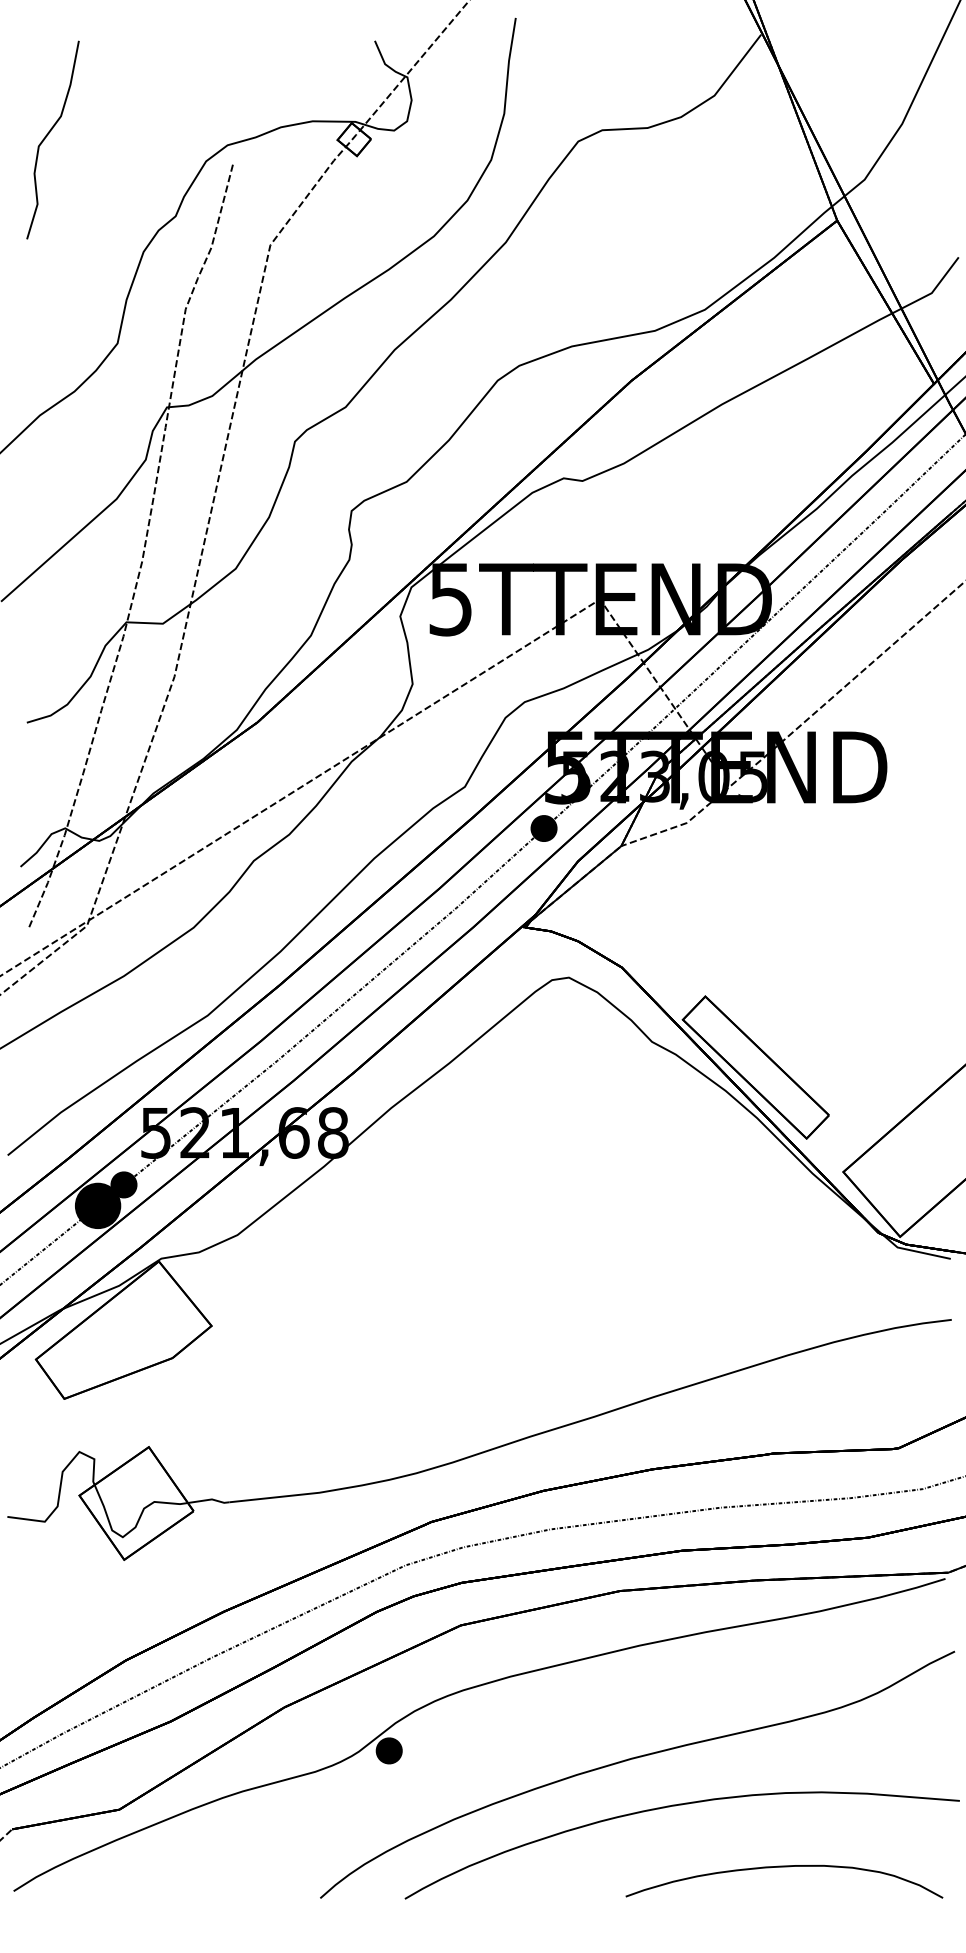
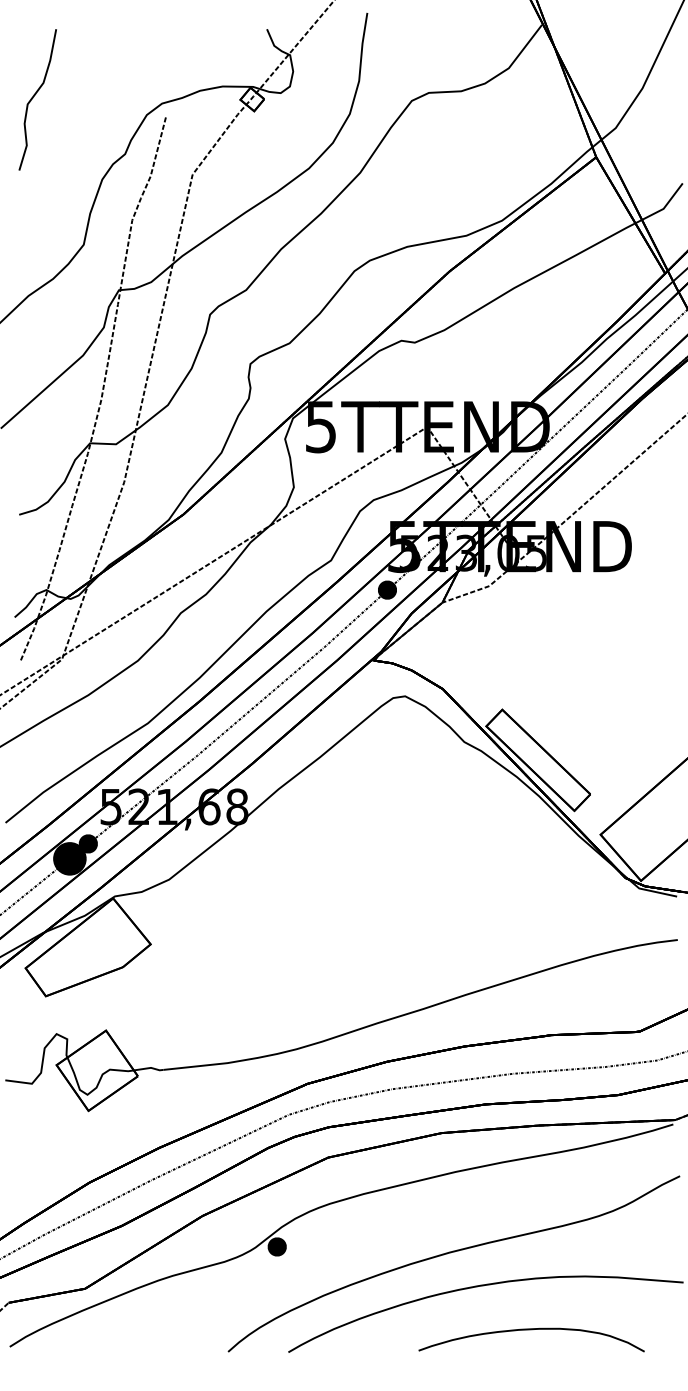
curve: (784, 1868) -> (531, 1330), moved

